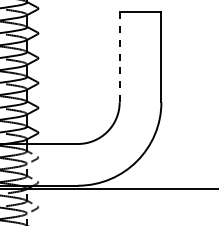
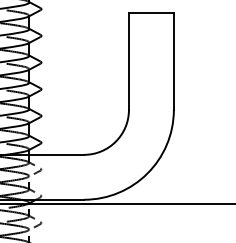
line: (119, 57) -> (128, 61), dashed -> solid

